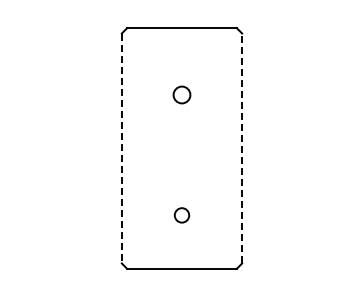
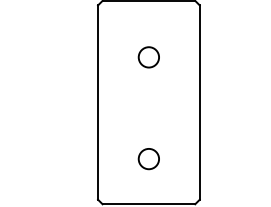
circle: (181, 94) -> (148, 56), size x1.43
line: (121, 148) -> (97, 102), dashed -> solid
line: (242, 148) -> (200, 102), dashed -> solid
circle: (181, 215) -> (148, 159), size x1.67

